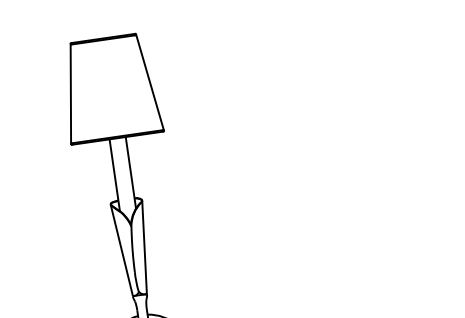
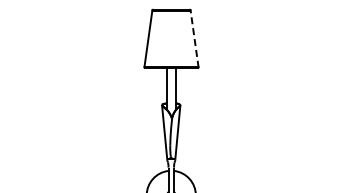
line: (149, 82) -> (194, 38), solid -> dashed

